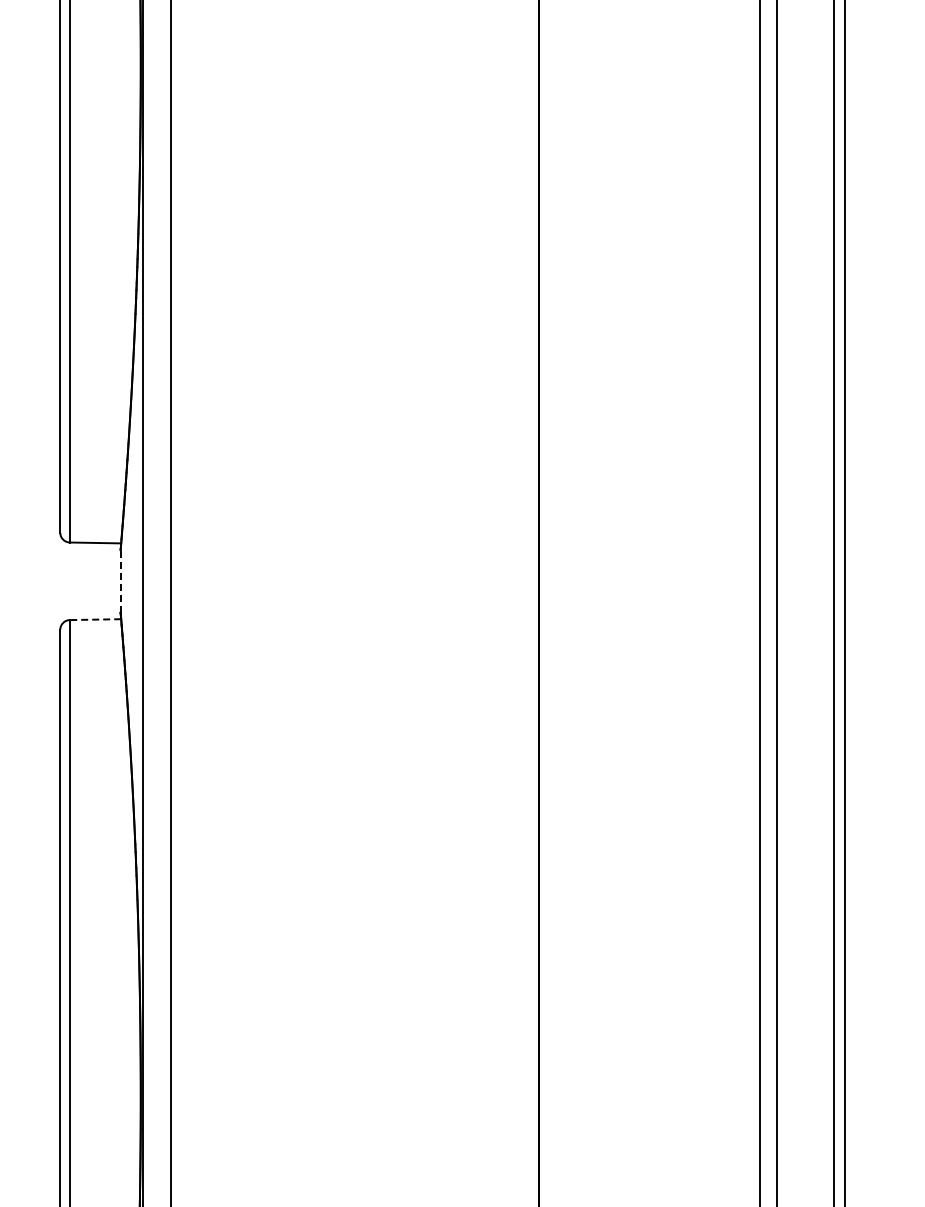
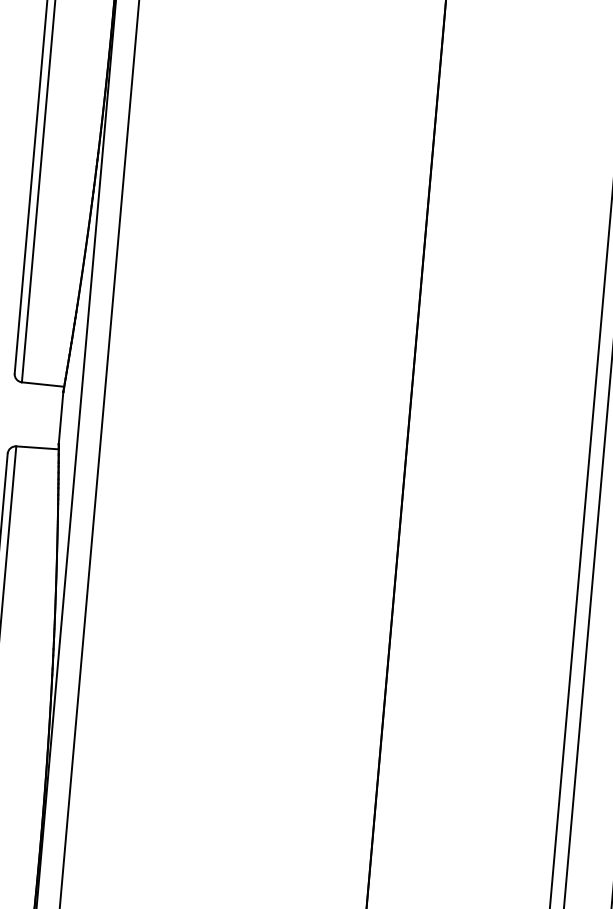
line: (120, 580) -> (60, 417), dashed -> solid
line: (95, 619) -> (37, 447), dashed -> solid

